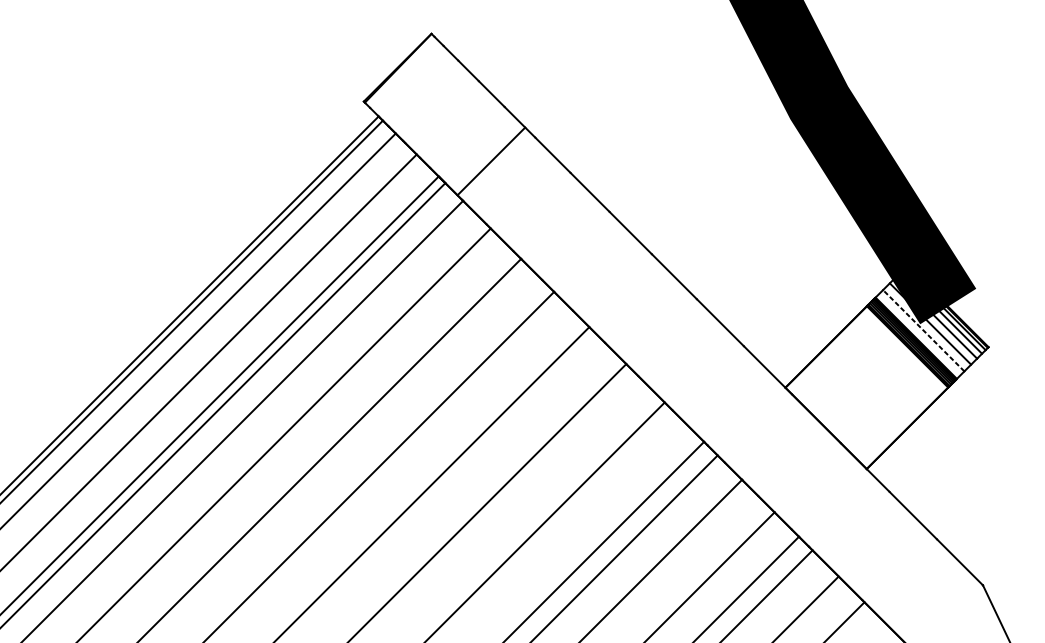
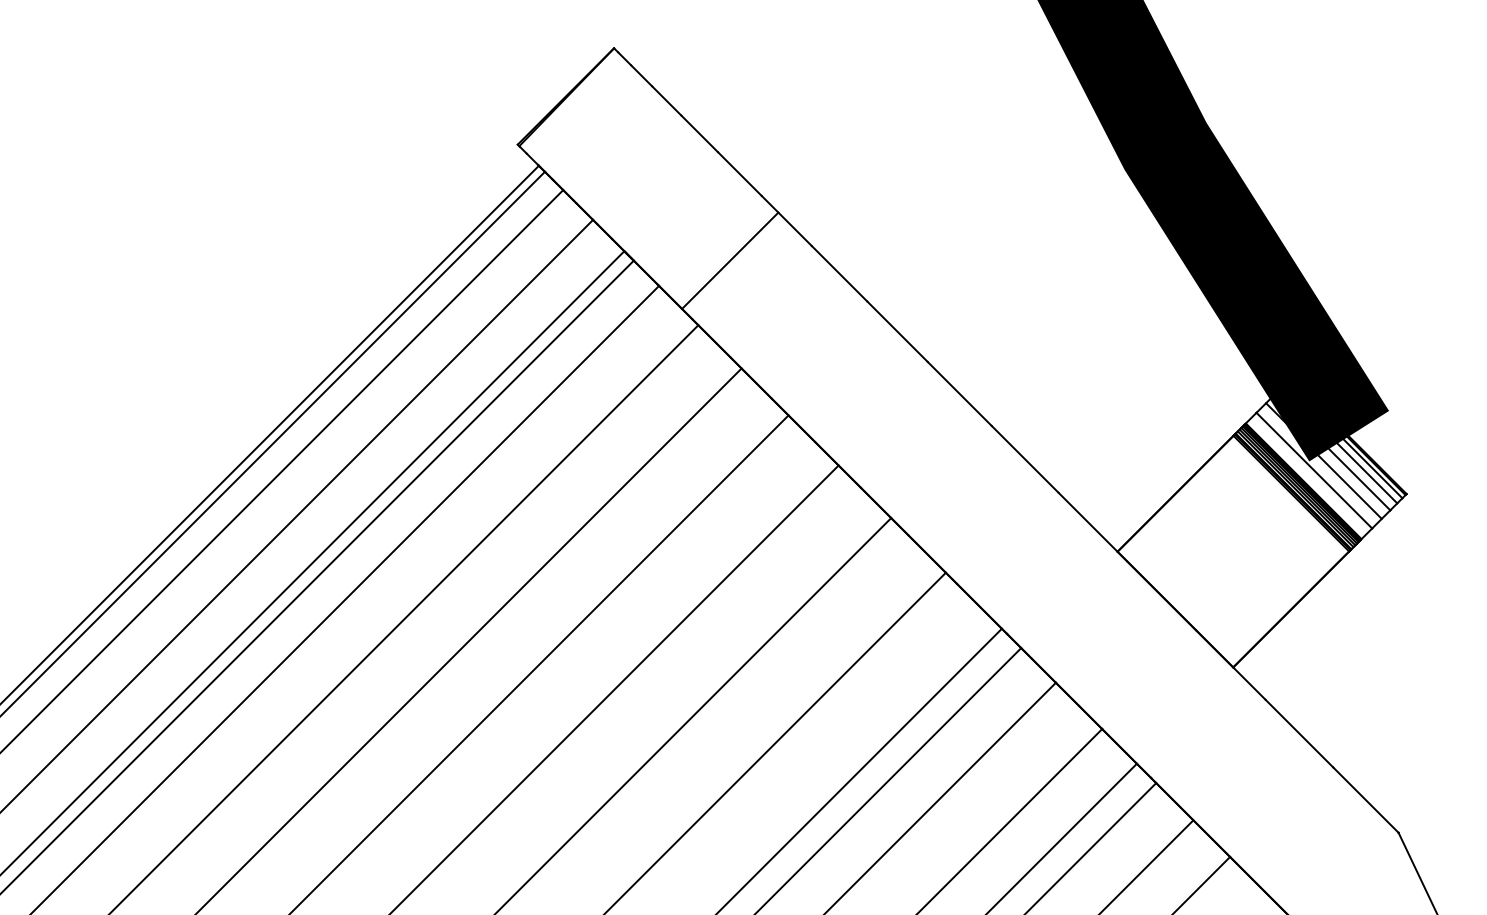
line: (491, 161) -> (730, 260), moved
line: (923, 330) -> (1314, 470), dashed -> solid

